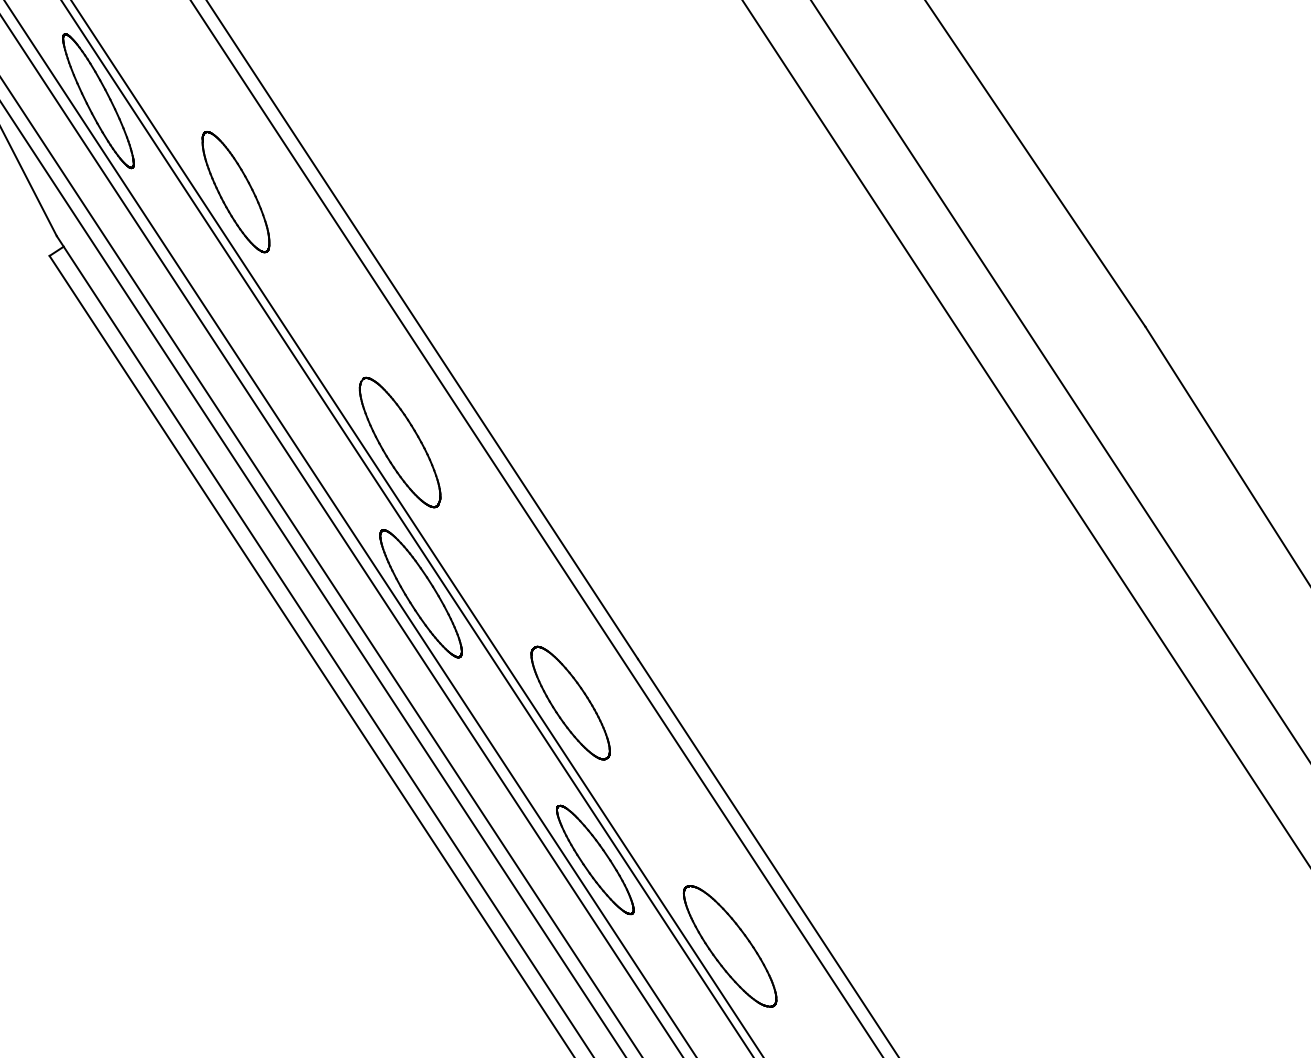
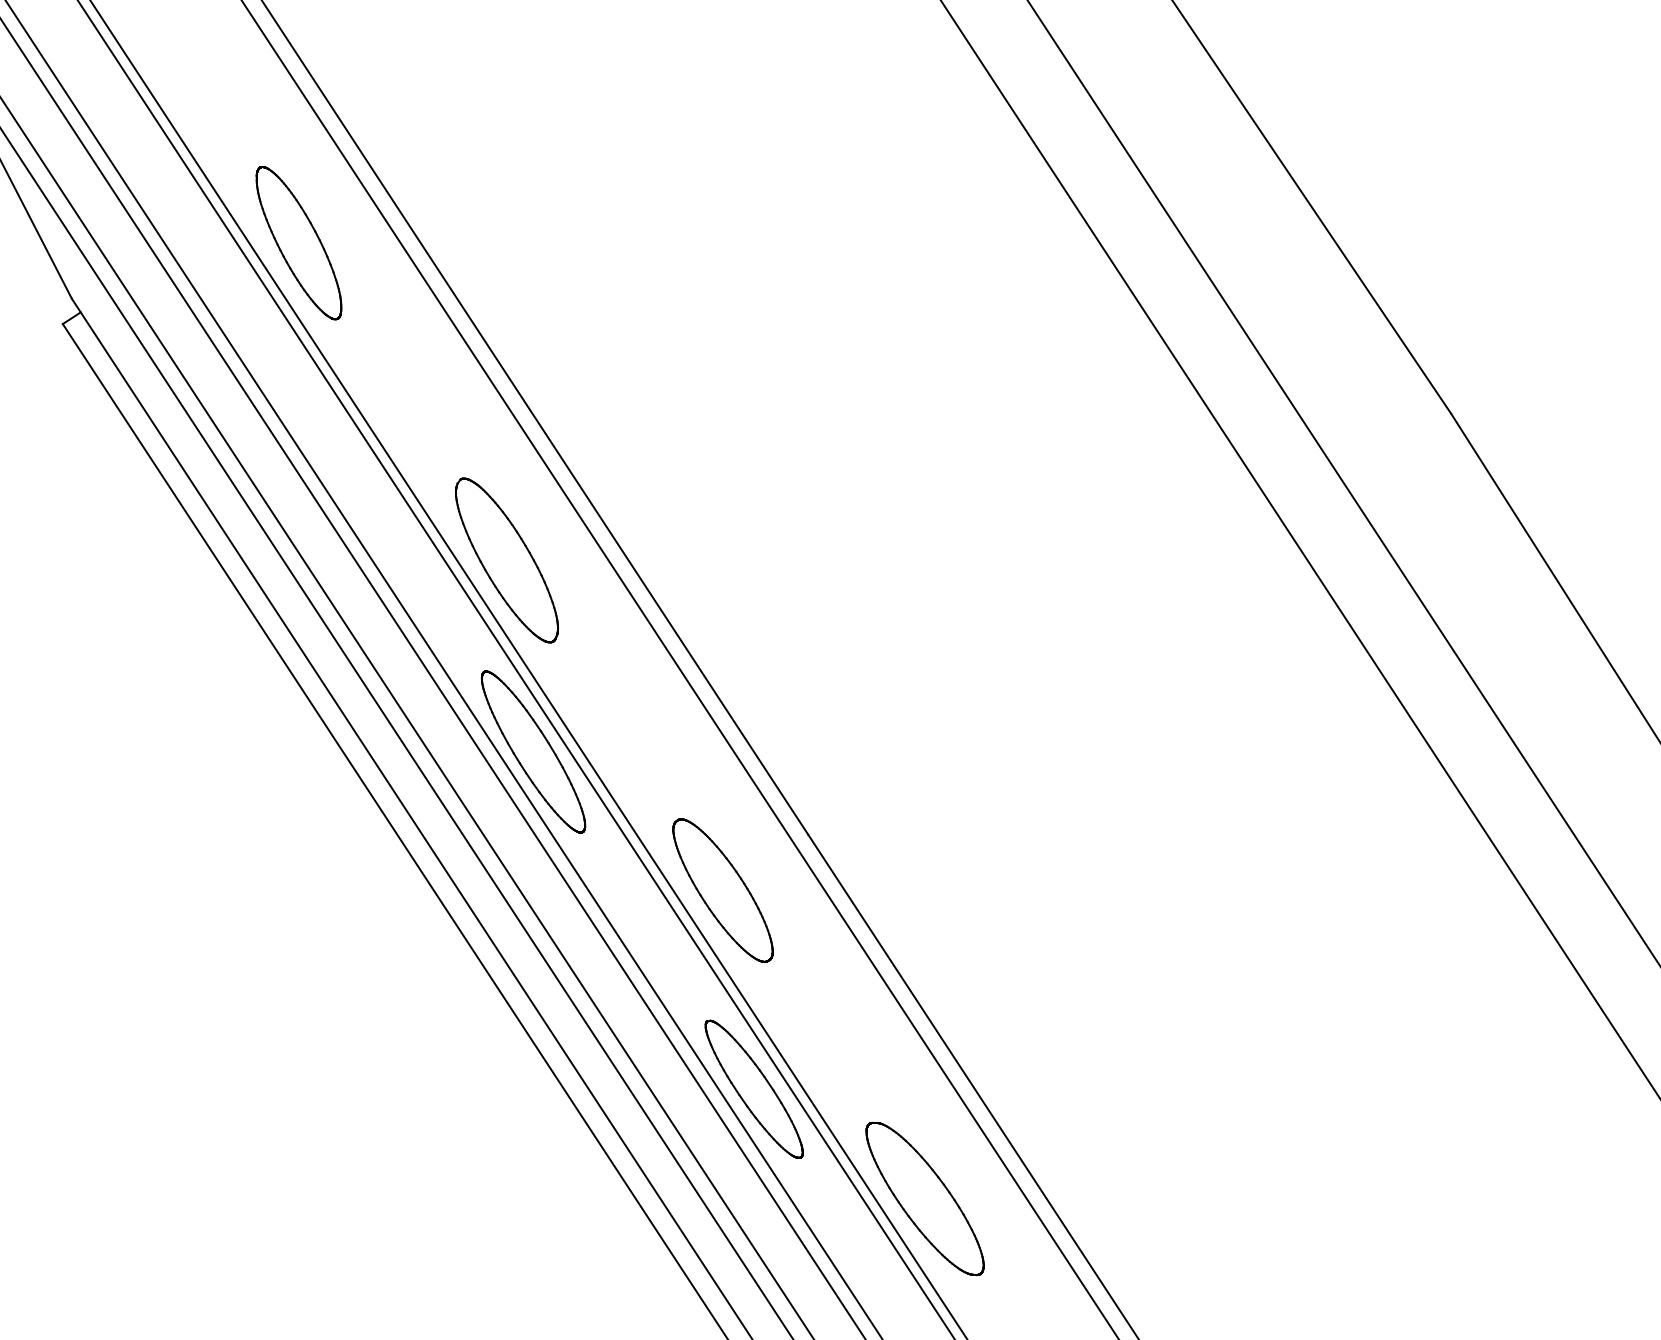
part: (98, 100) -> (124, 127), removed

